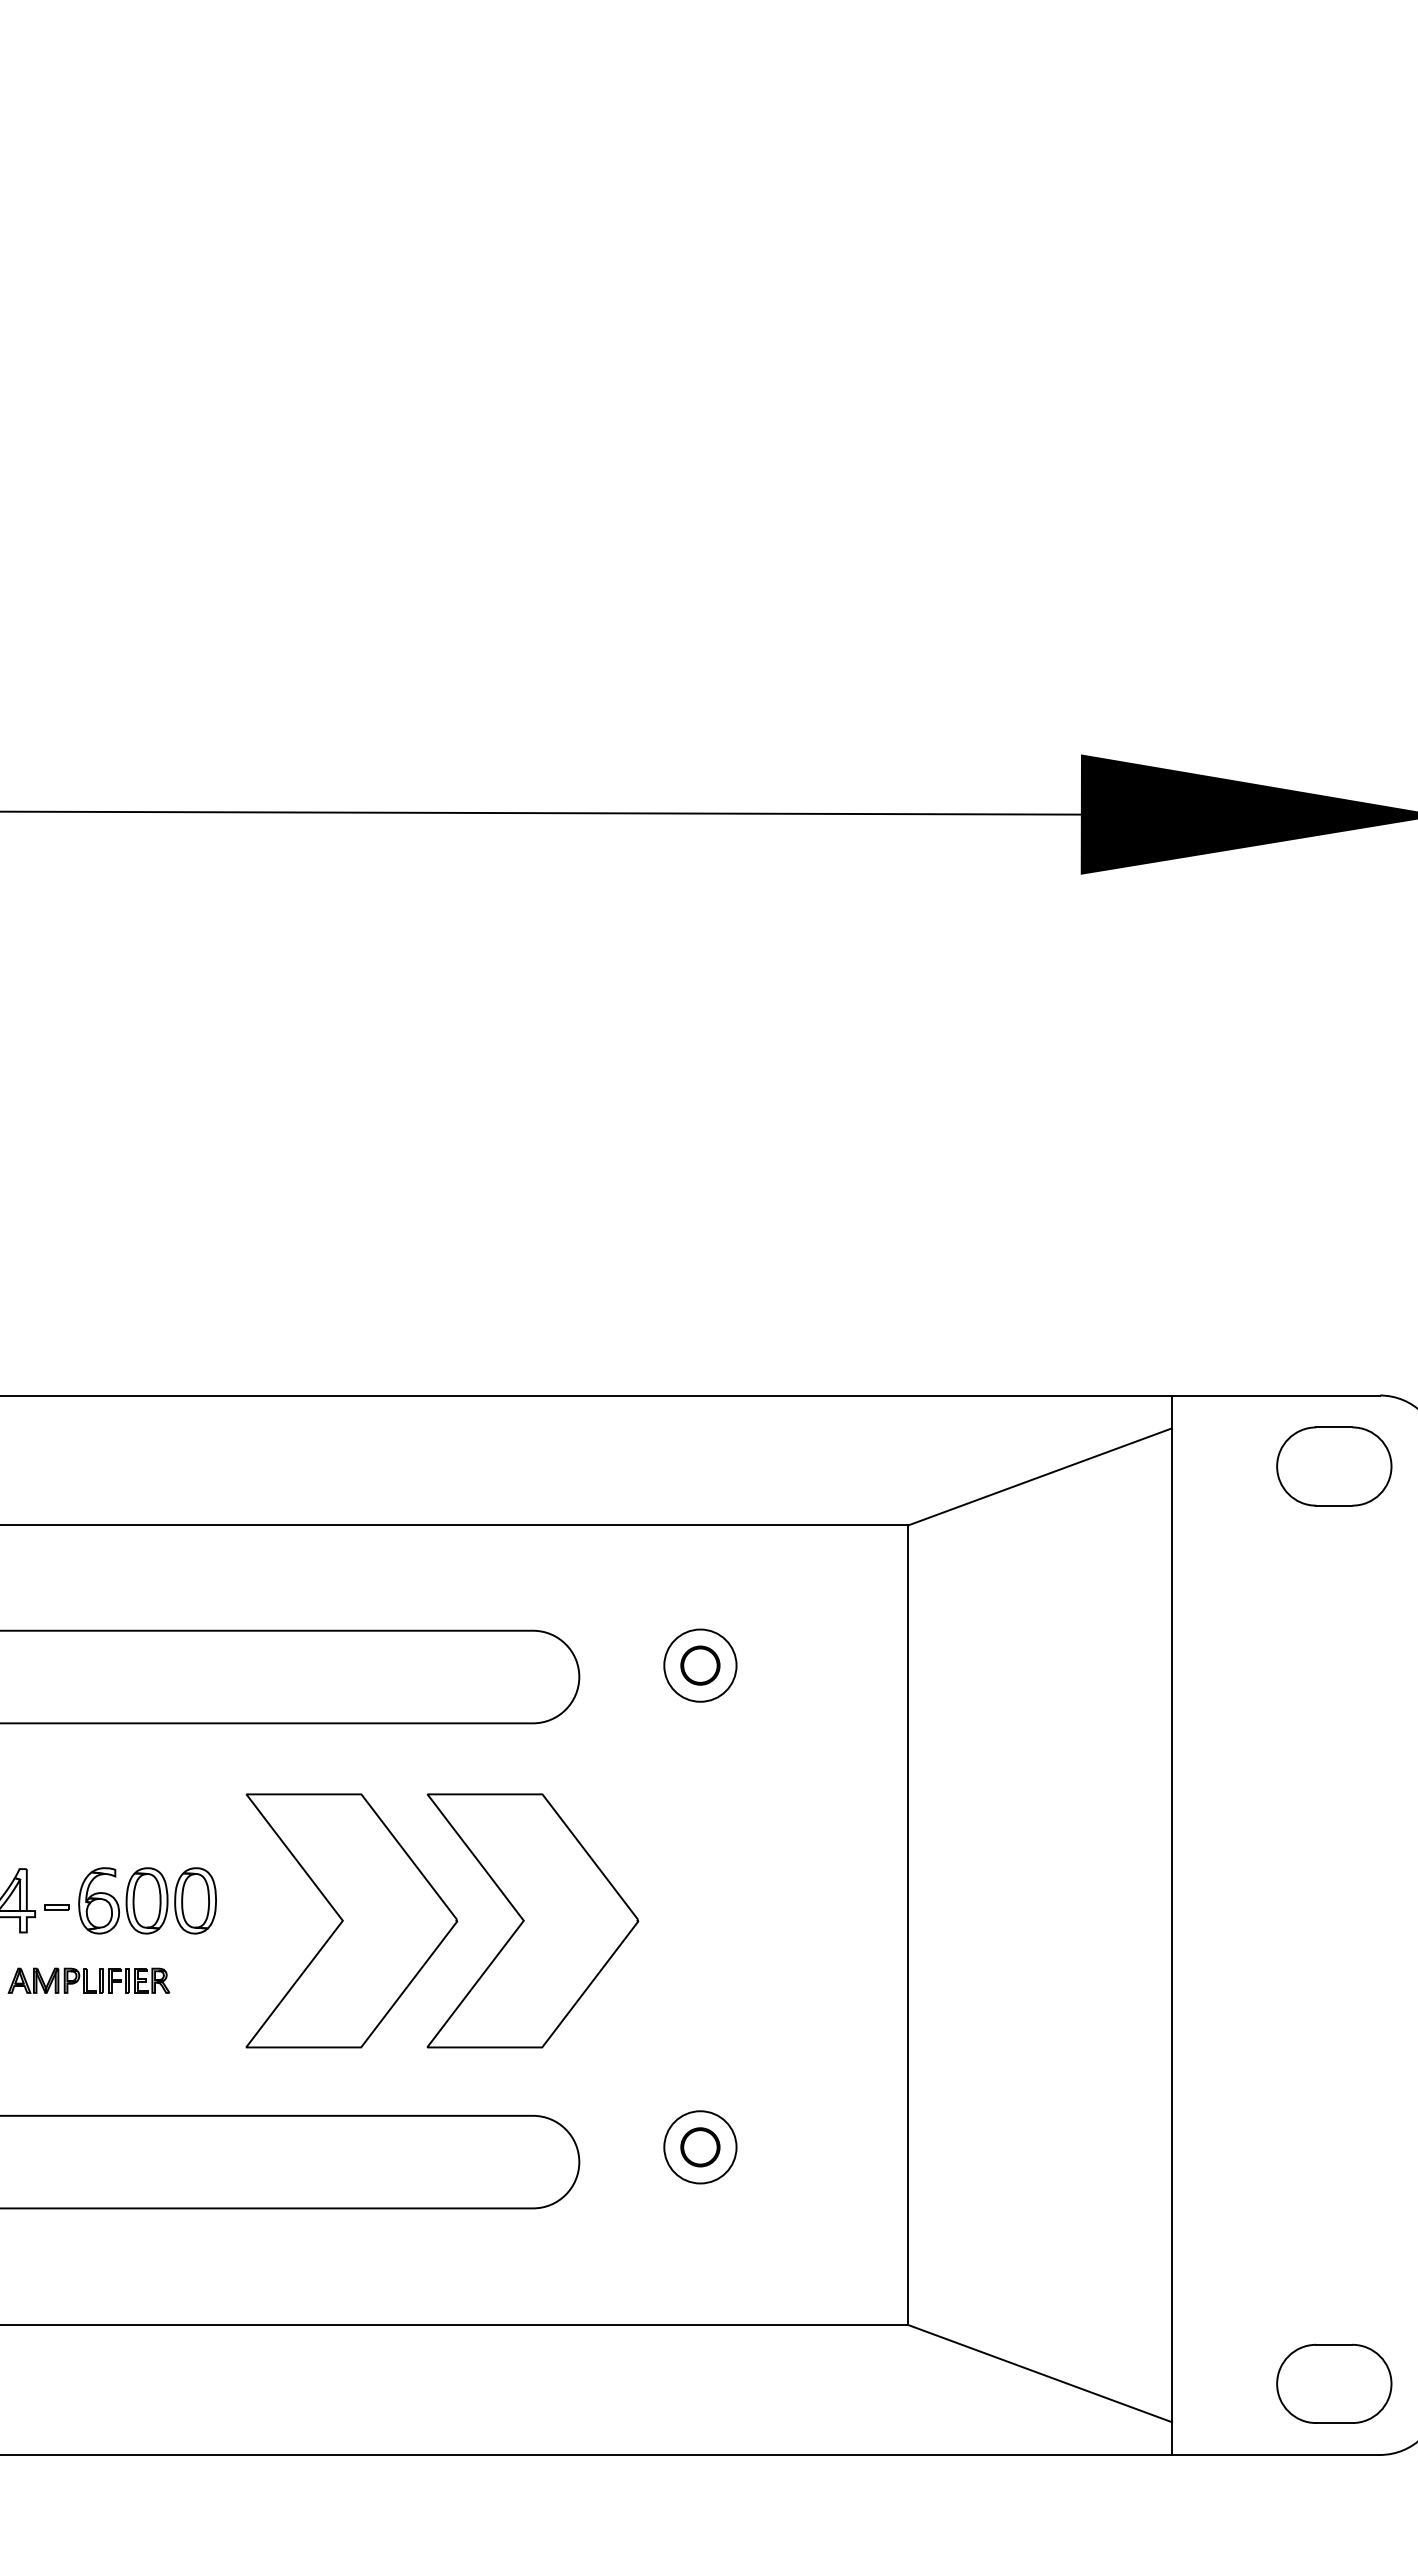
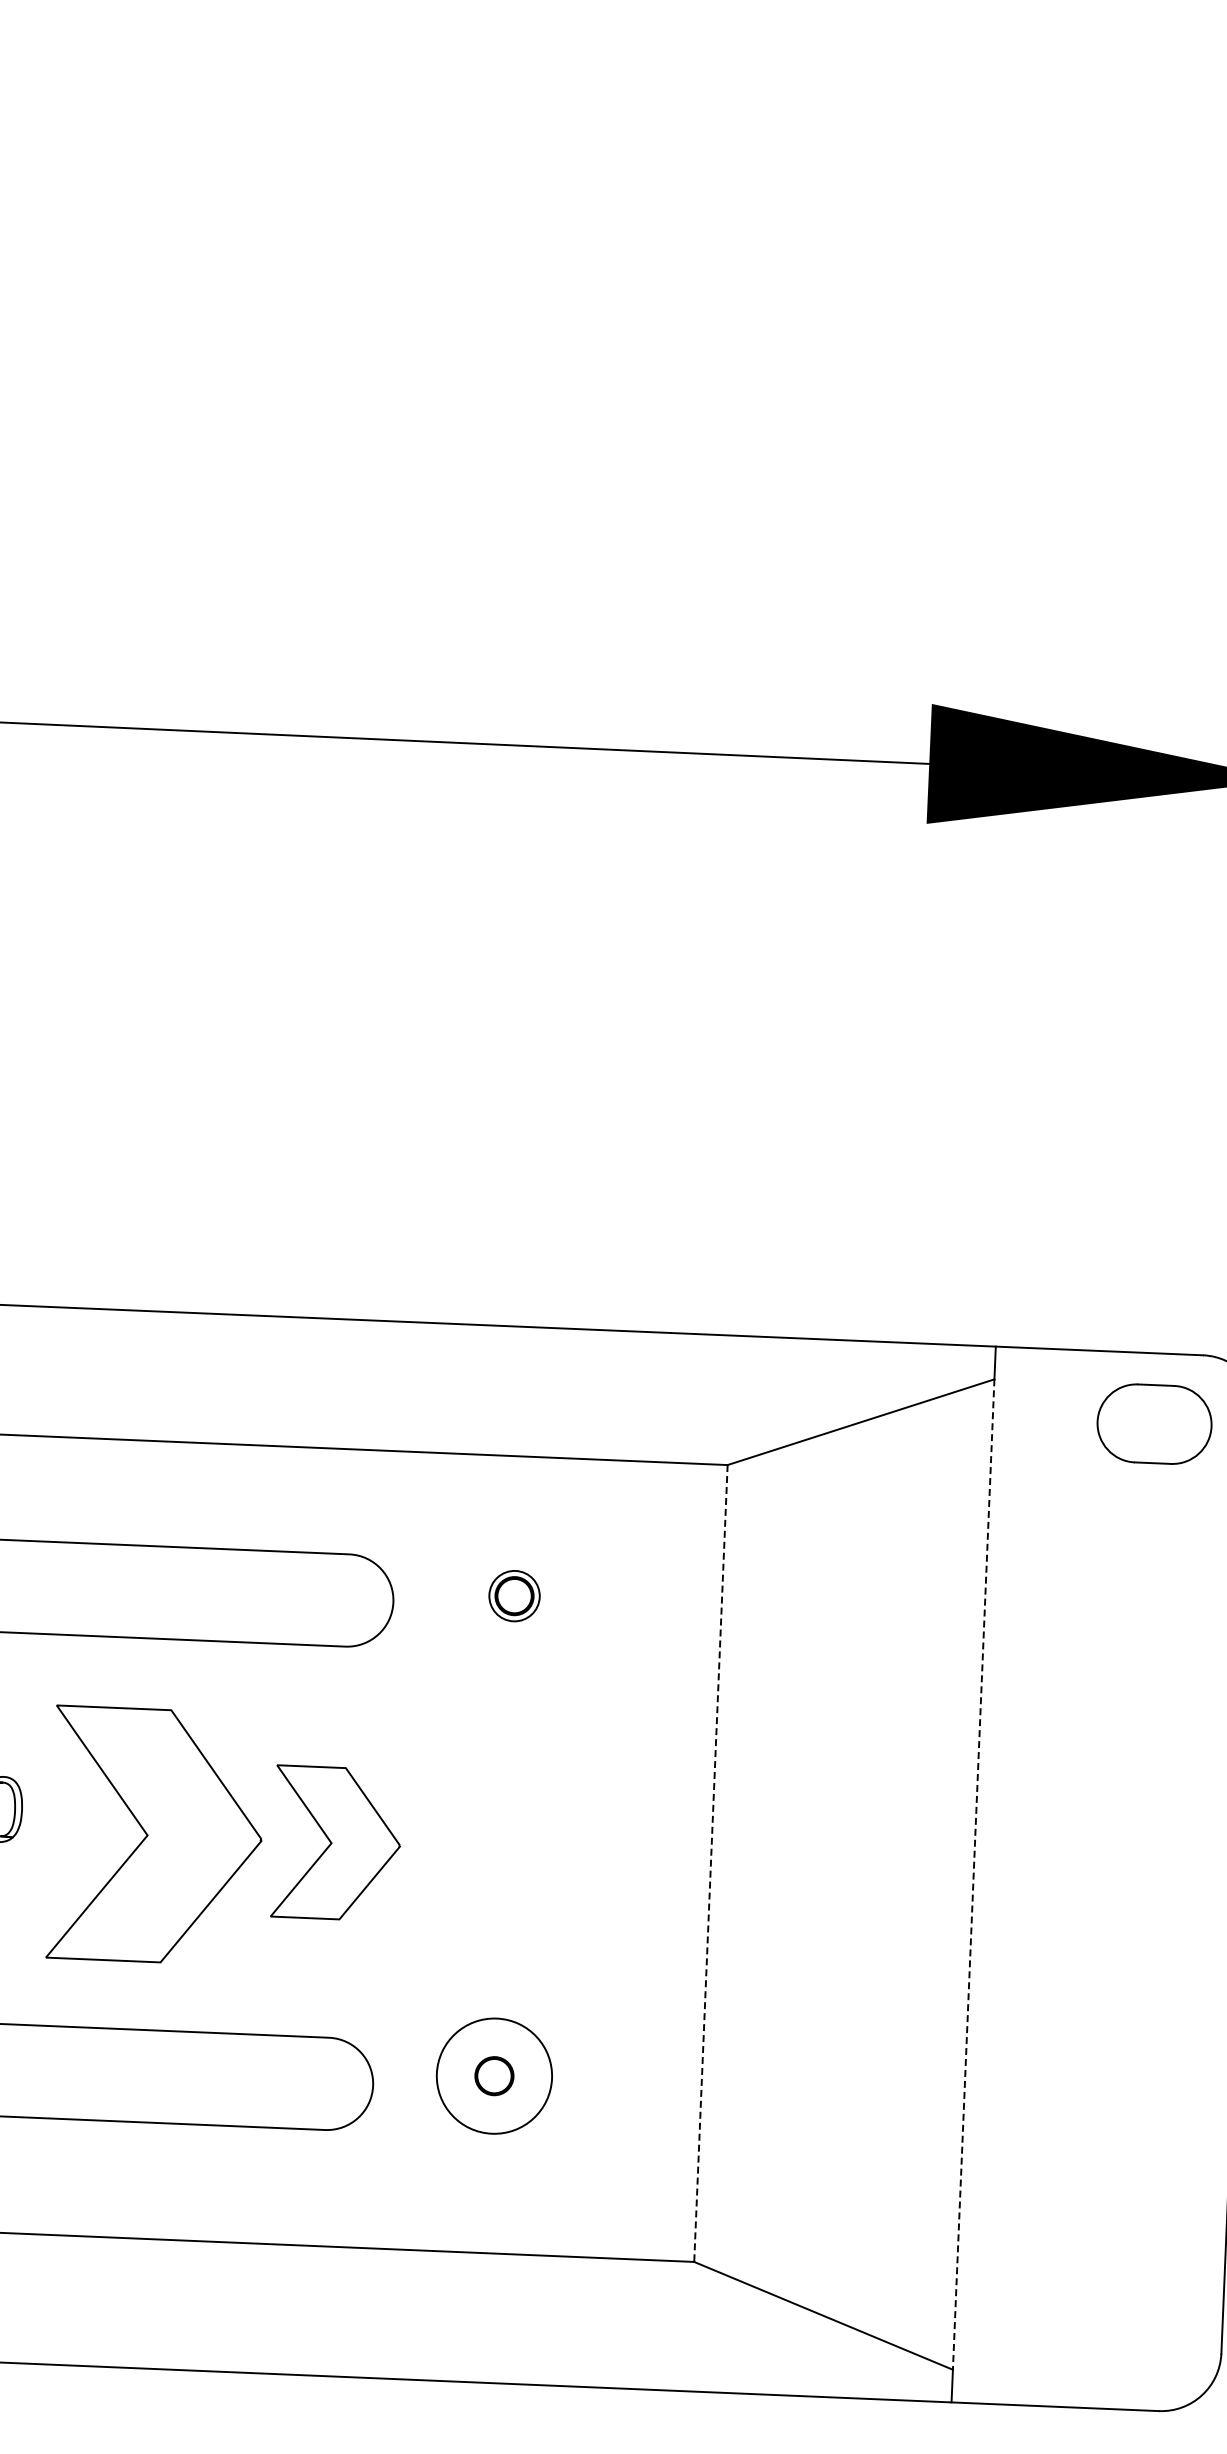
circle: (700, 1665) -> (514, 1595), size x0.7
part: (532, 1920) -> (336, 1843), size x0.6
line: (908, 1925) -> (711, 1863), solid -> dashed
line: (1172, 1925) -> (974, 1874), solid -> dashed
circle: (700, 2147) -> (494, 2076), size x1.6
part: (1334, 2383) -> (1116, 2337), removed

